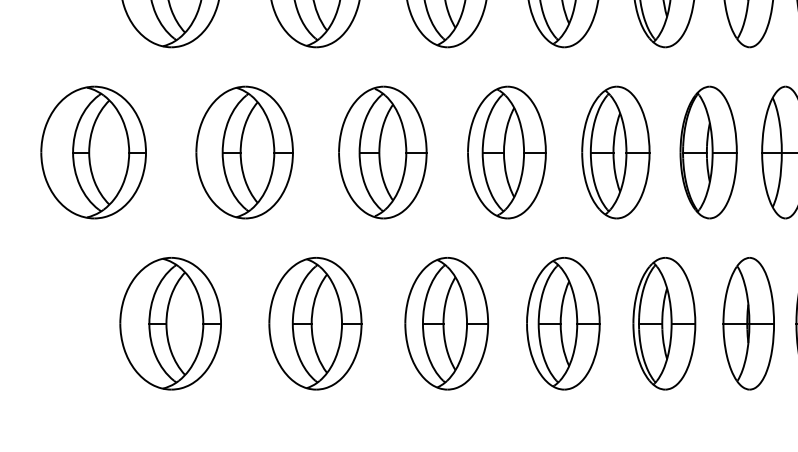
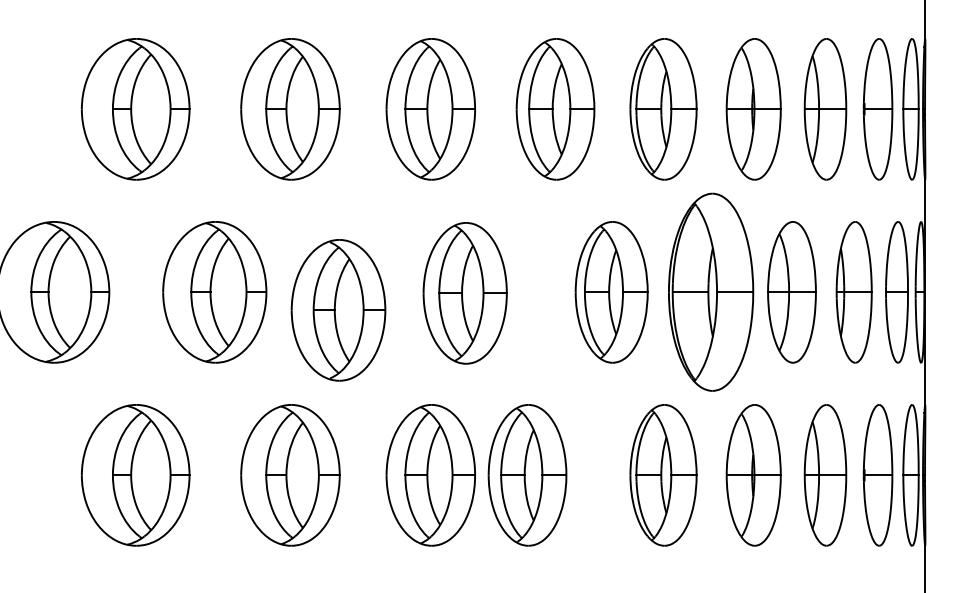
part: (382, 152) -> (338, 310), moved
part: (506, 152) -> (464, 293), moved
part: (708, 152) -> (710, 292), size x1.4
part: (563, 323) -> (527, 475), moved

